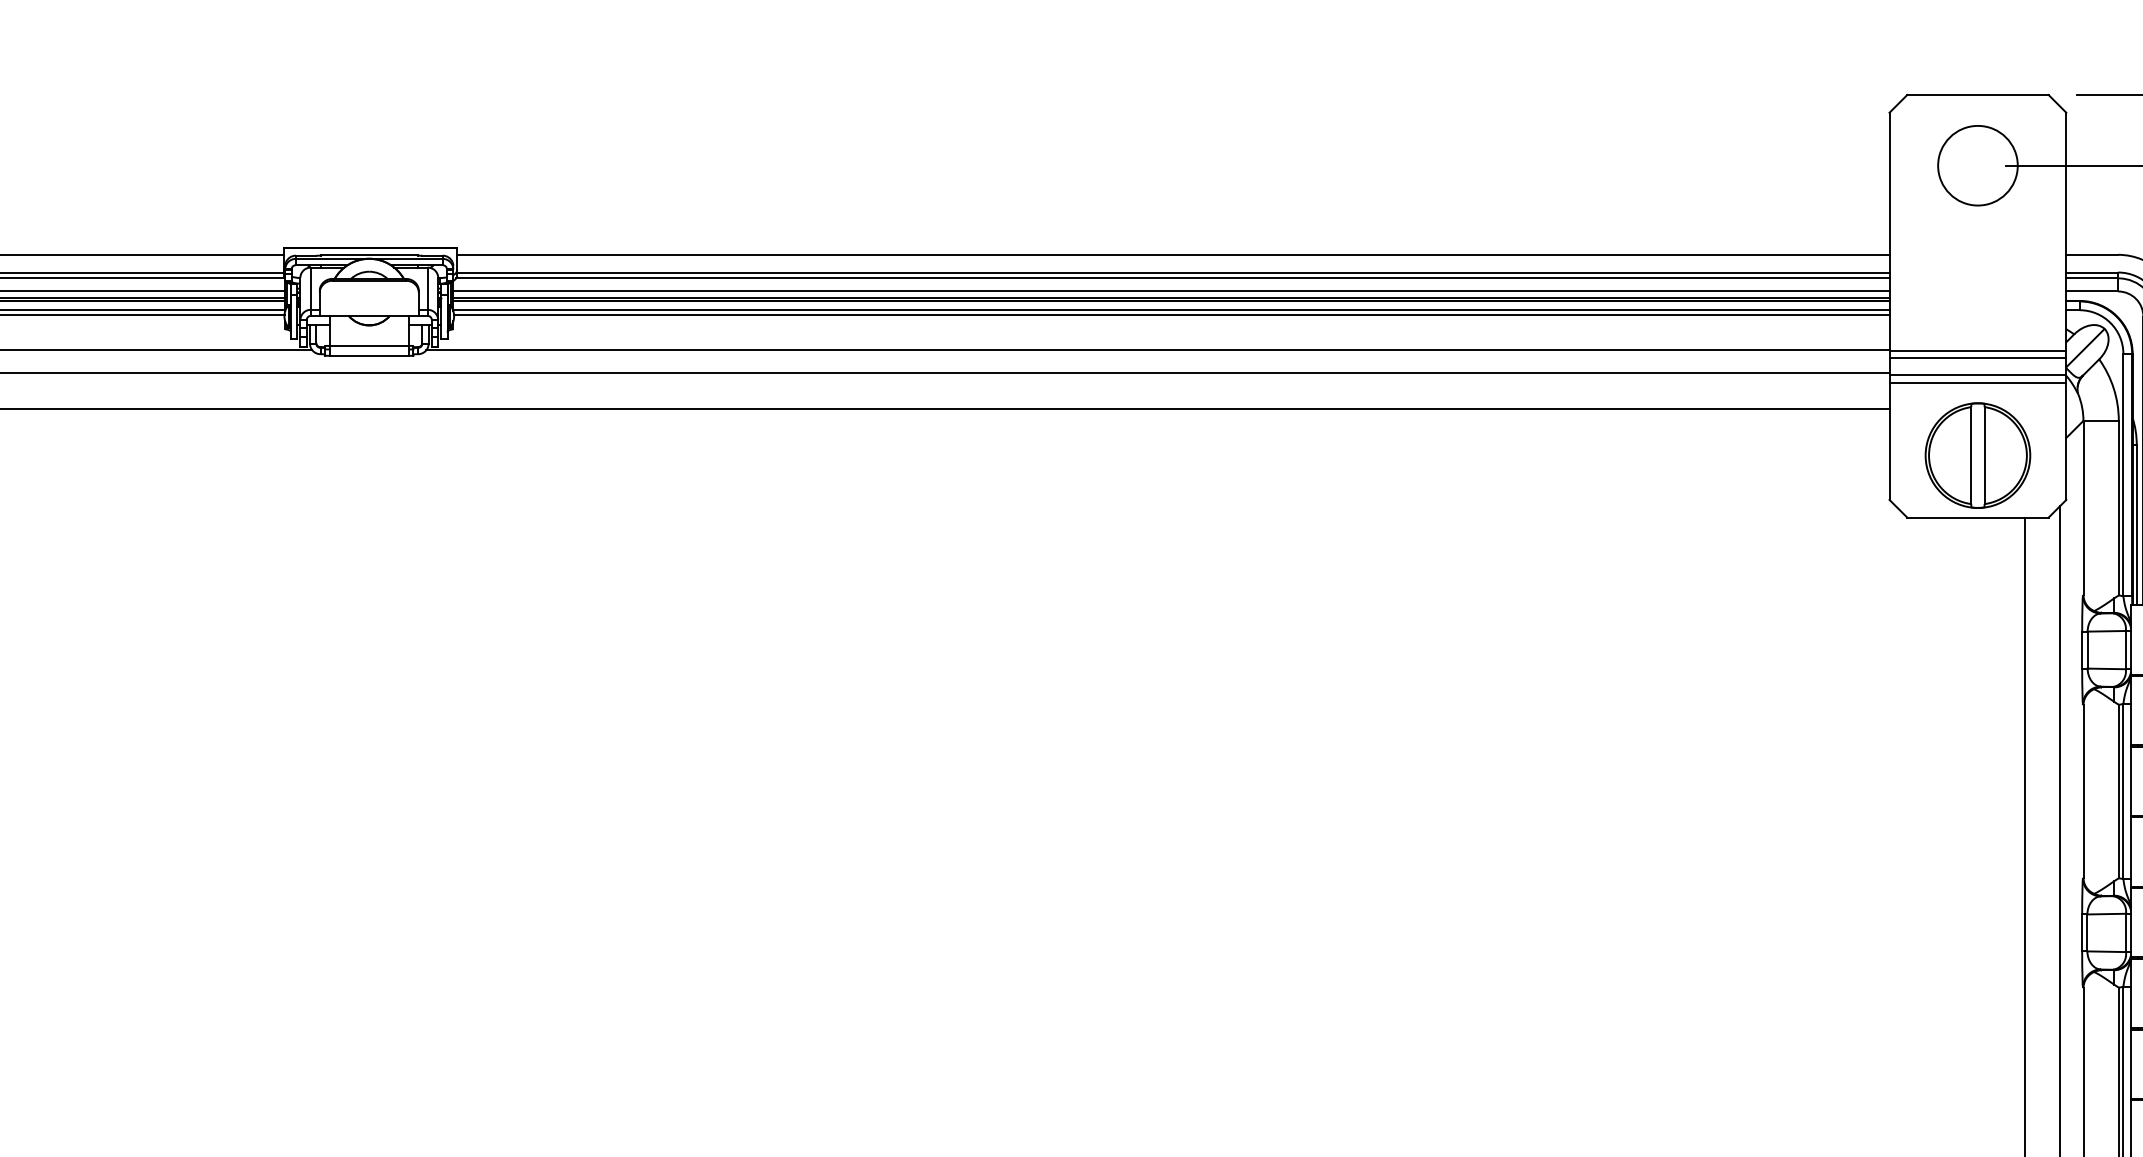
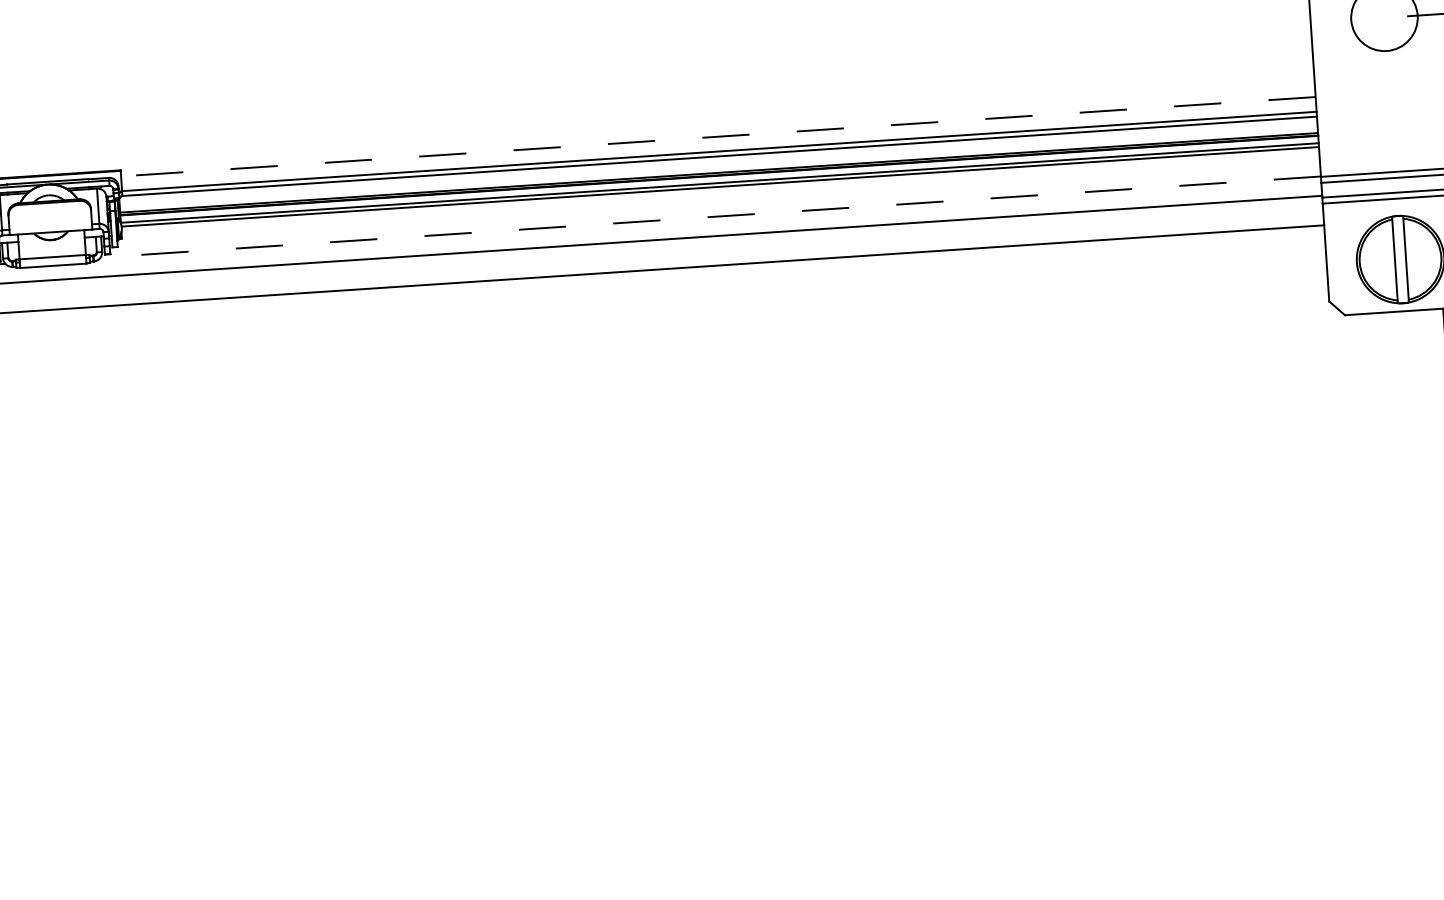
line: (1172, 254) -> (717, 136), solid -> dashed
line: (1171, 291) -> (718, 167), removed
line: (1158, 350) -> (711, 217), solid -> dashed

